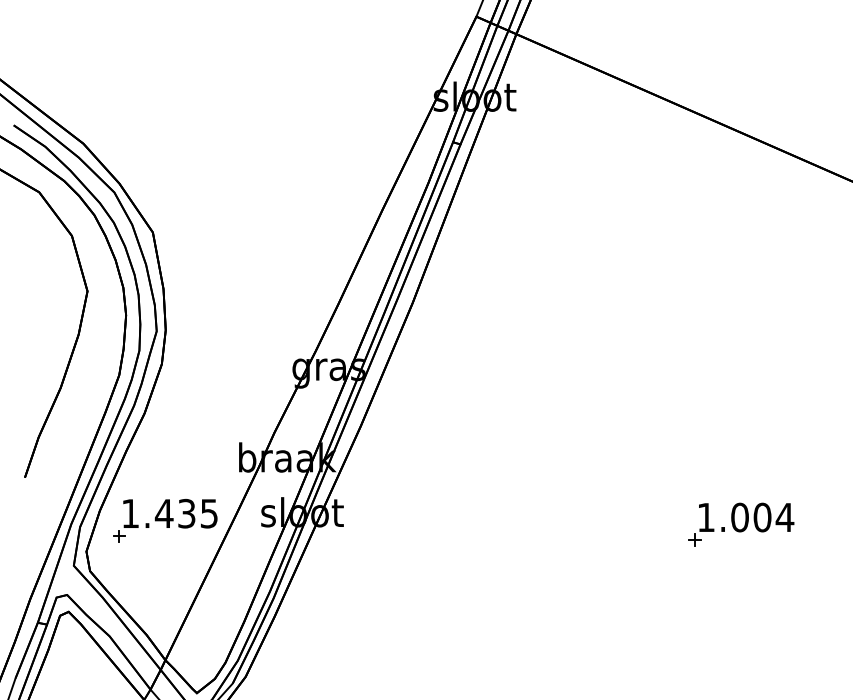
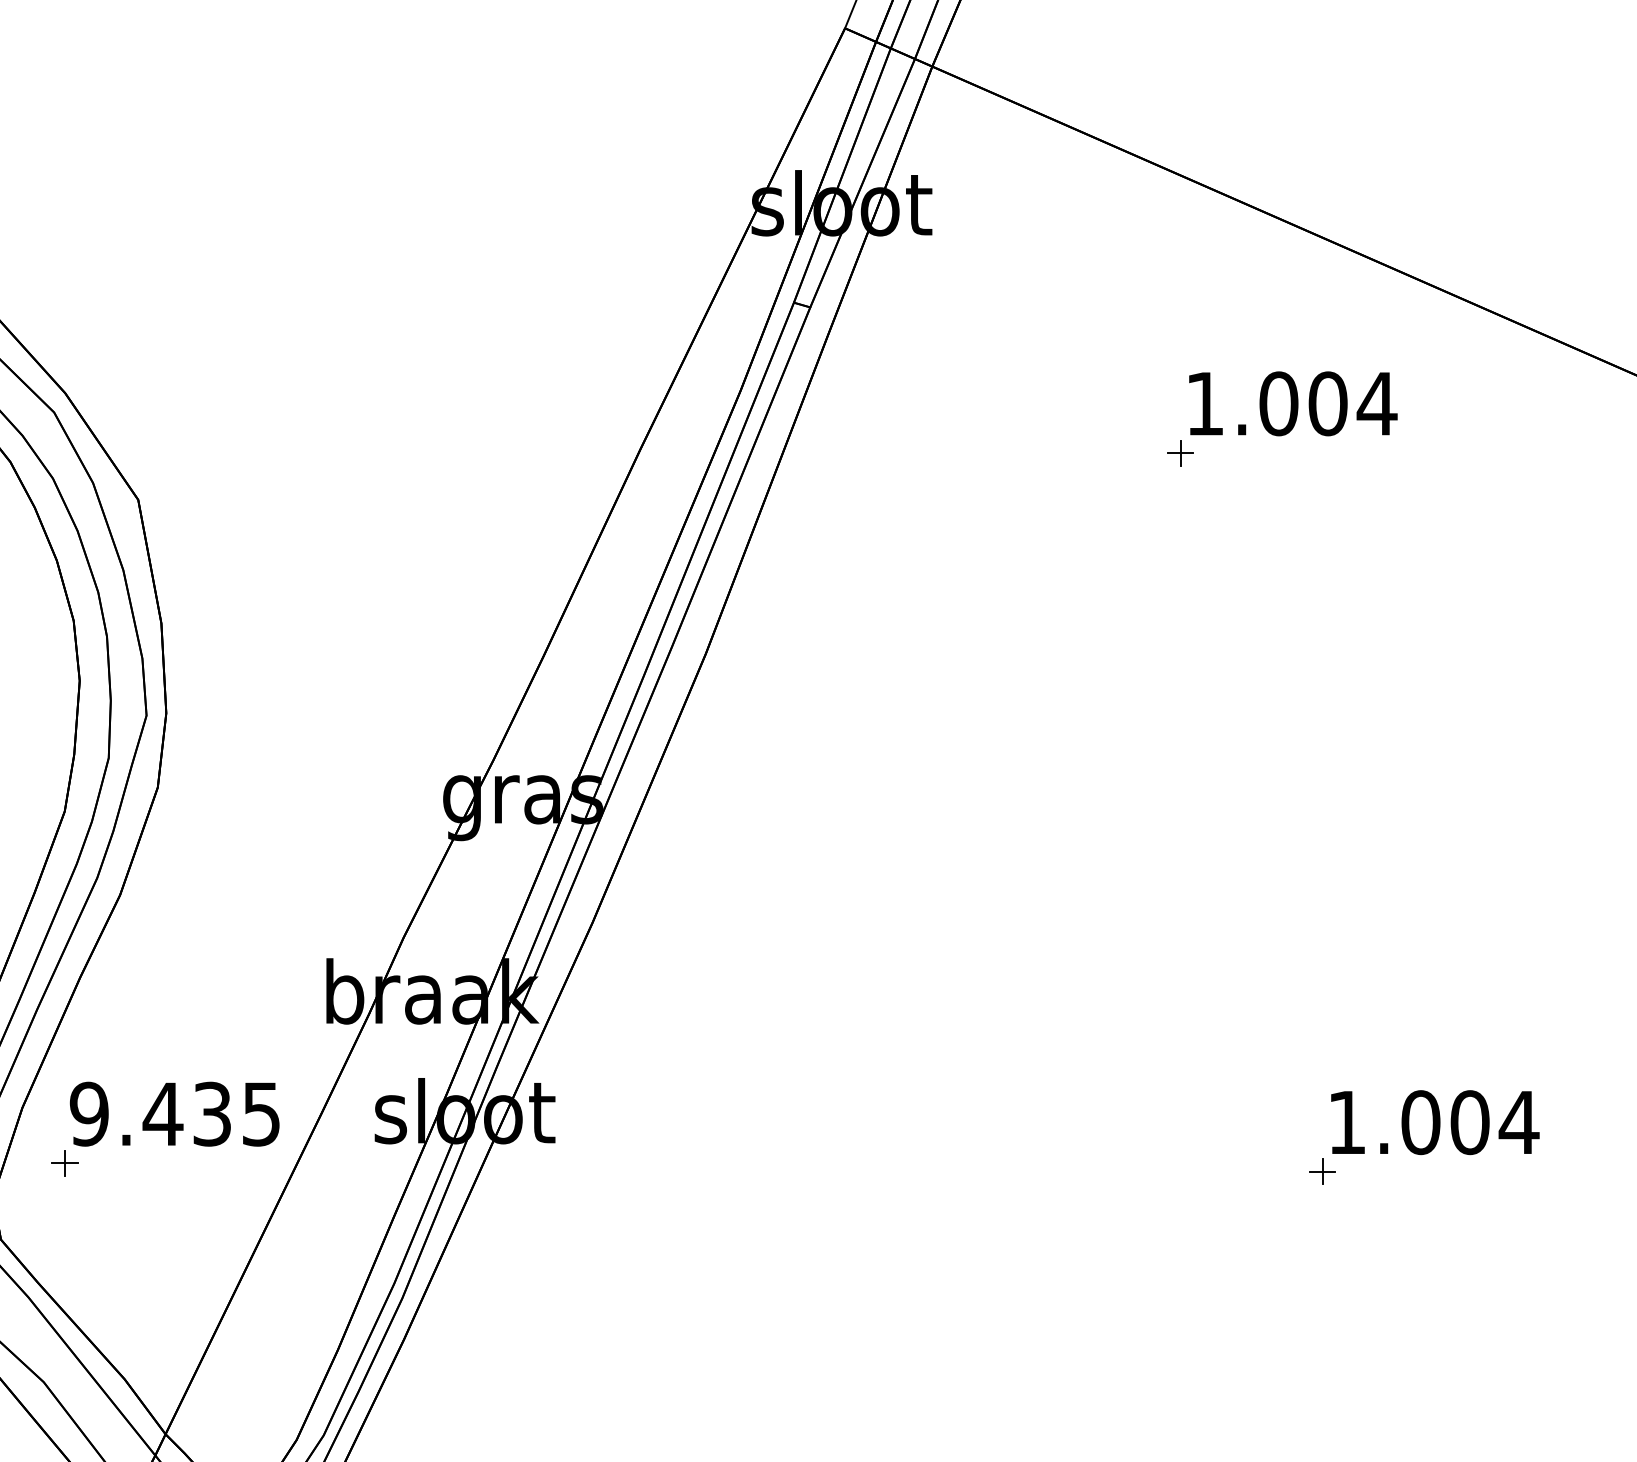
part: (676, 195) -> (1282, 418), added
text: (130, 513) -> (89, 1113), 1.435 -> 9.435

